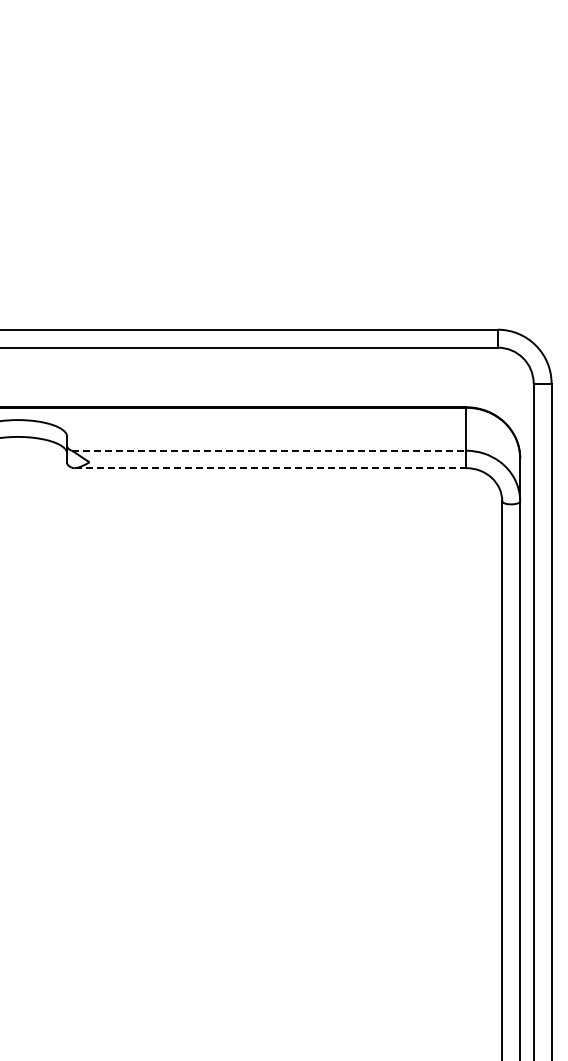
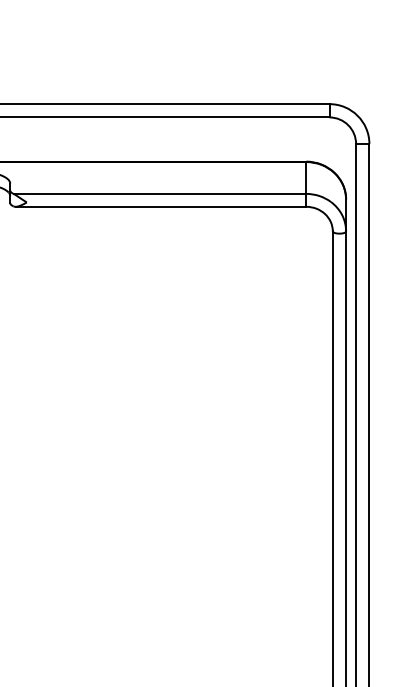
line: (269, 450) -> (160, 193), dashed -> solid
line: (270, 468) -> (160, 207), dashed -> solid

